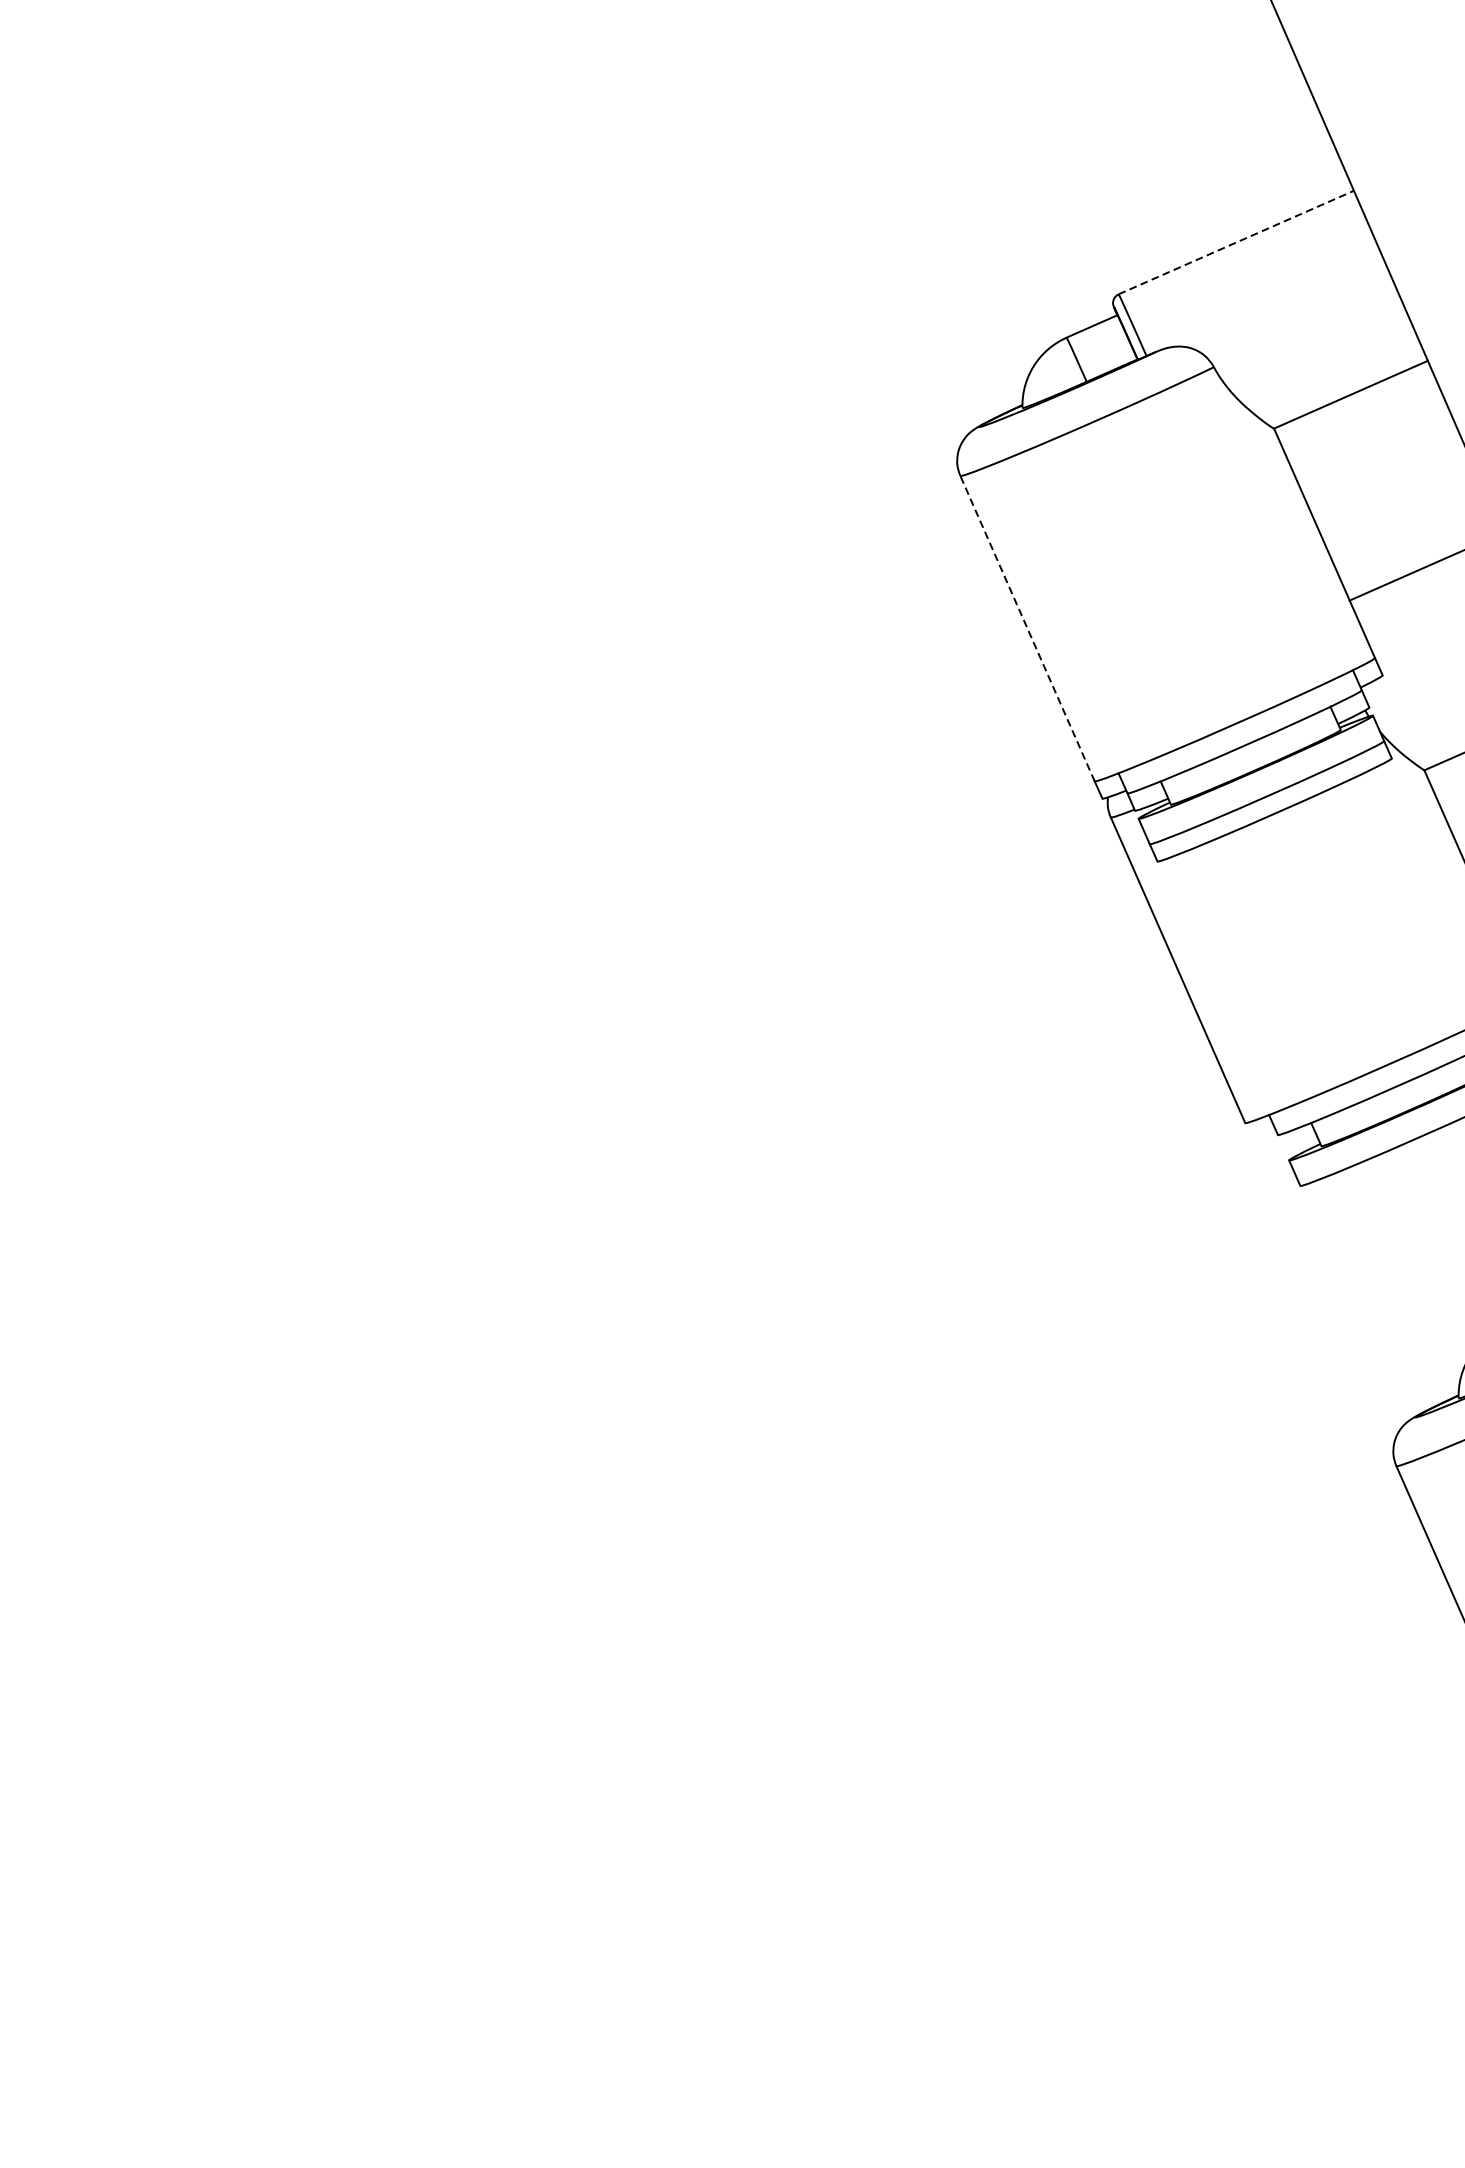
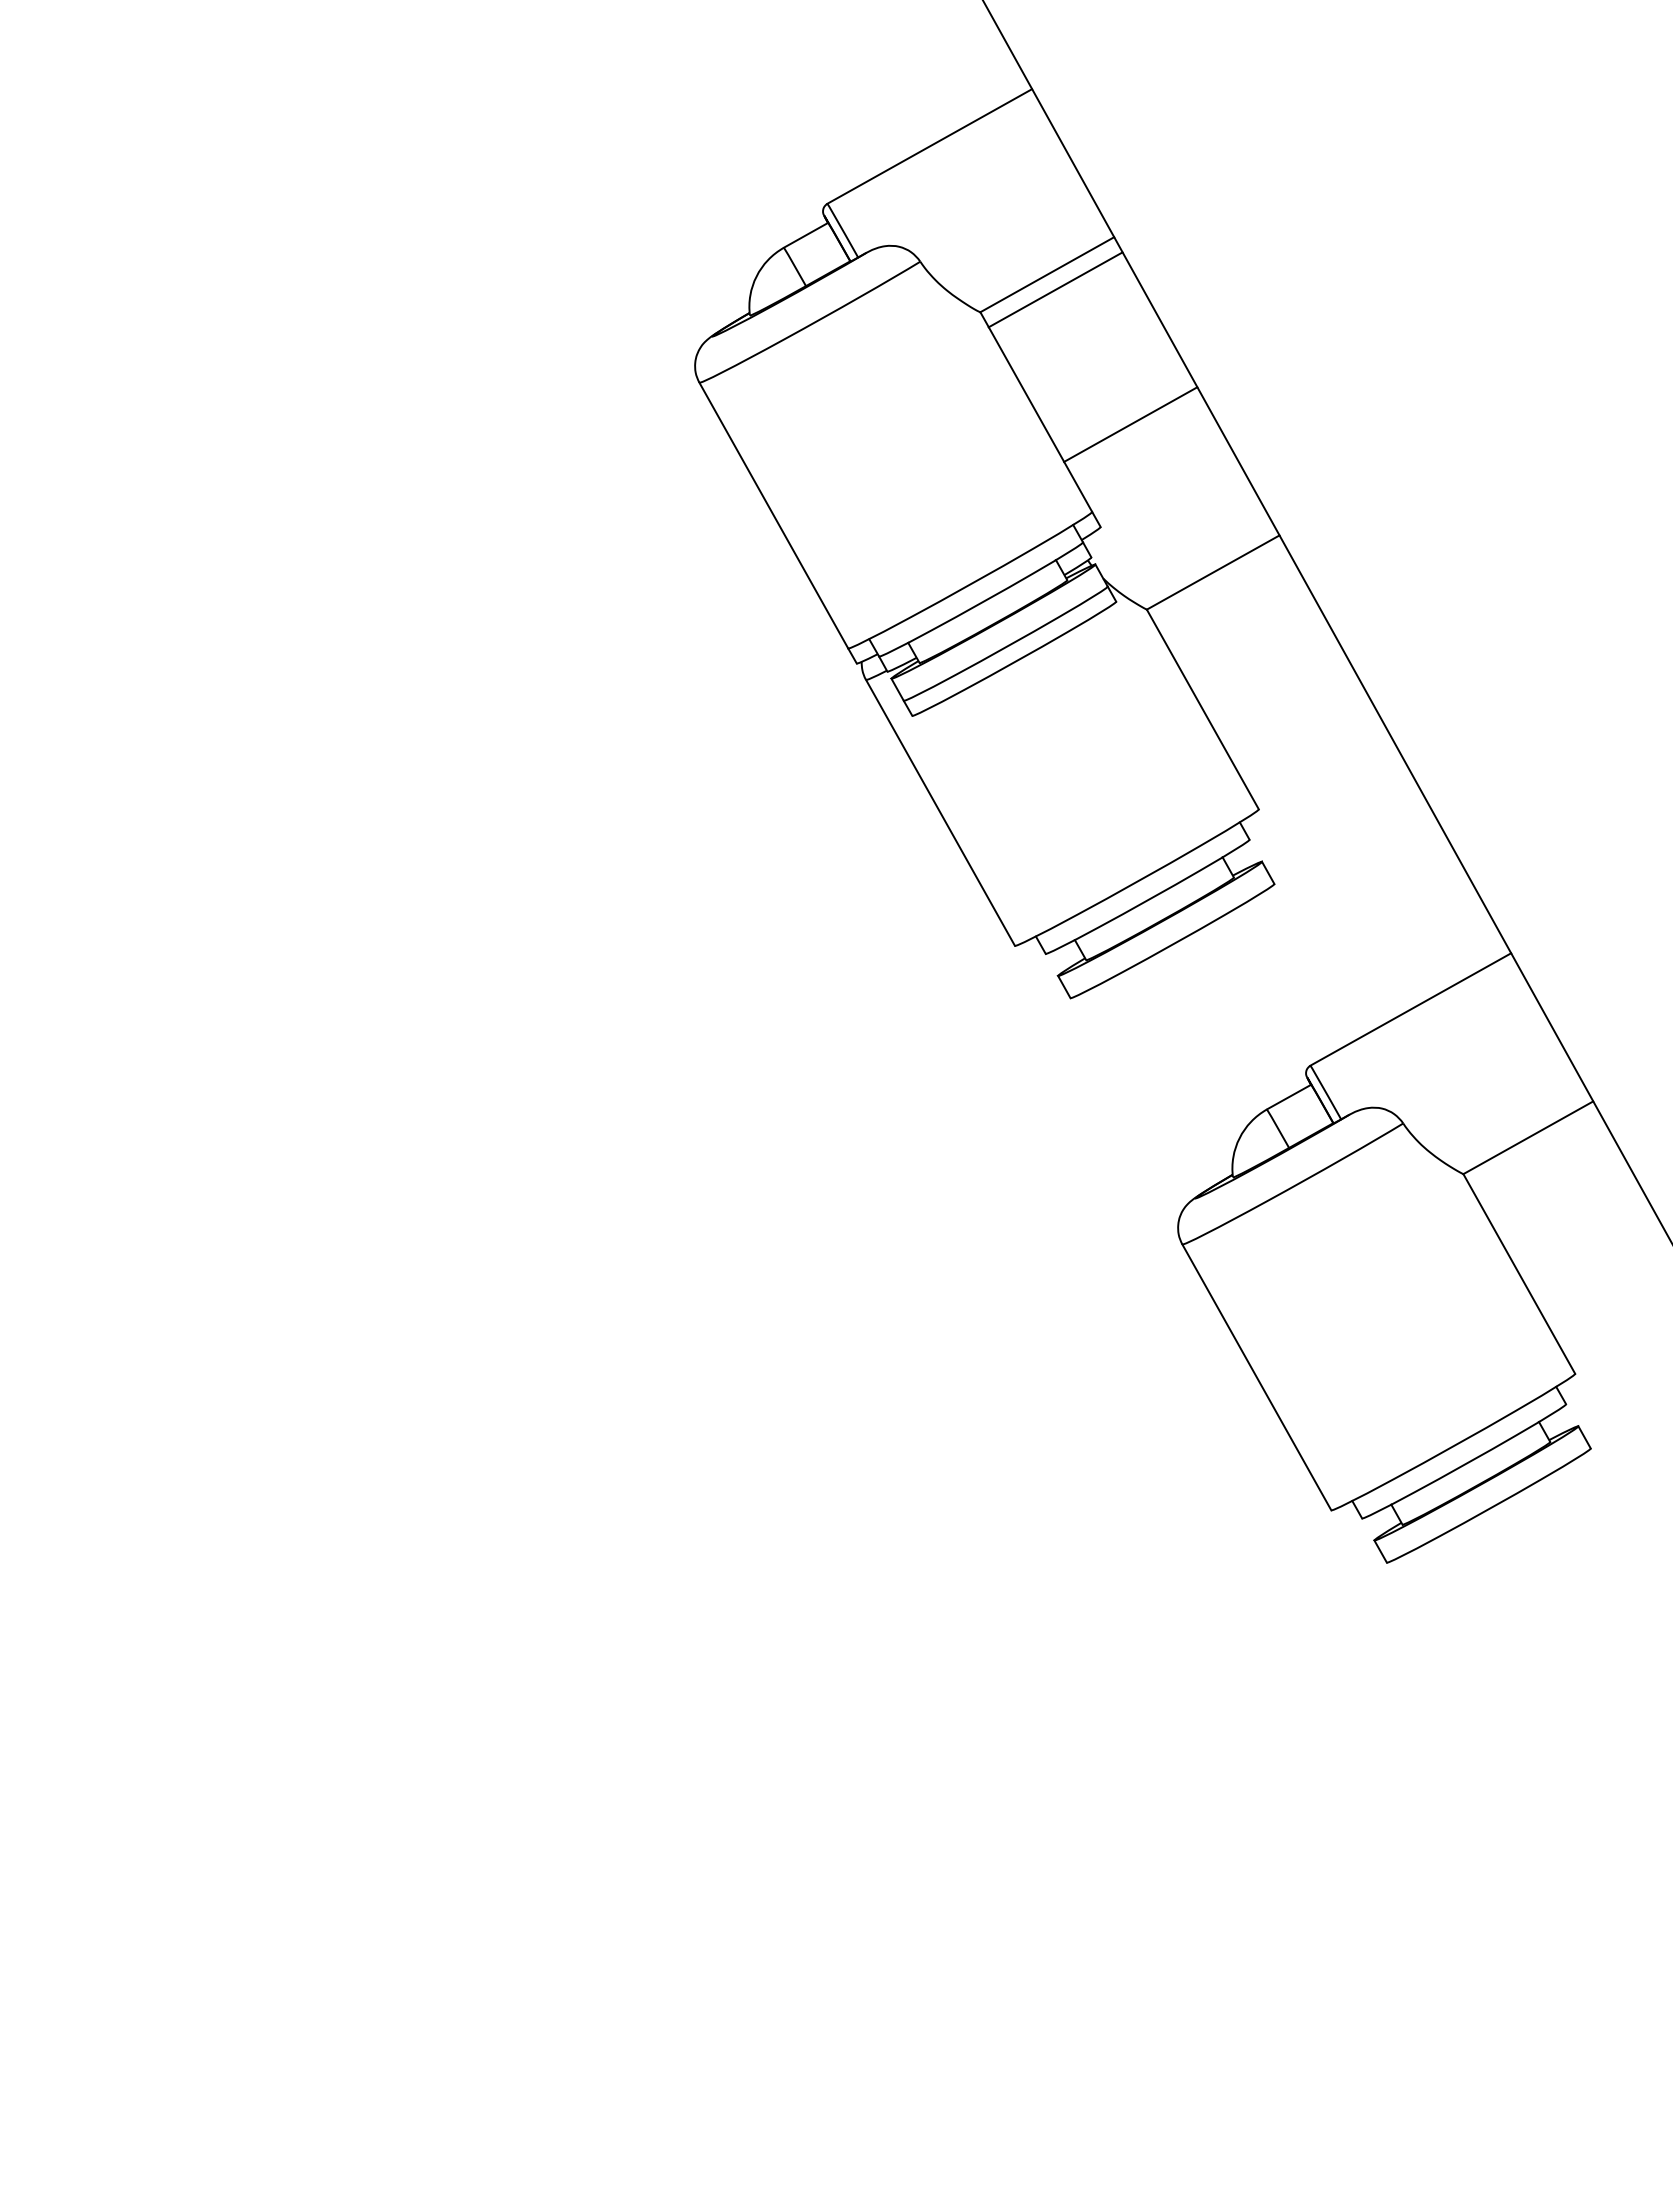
line: (1237, 242) -> (930, 146), dashed -> solid
line: (1358, 411) -> (1055, 289), added
line: (1027, 628) -> (773, 515), dashed -> solid

